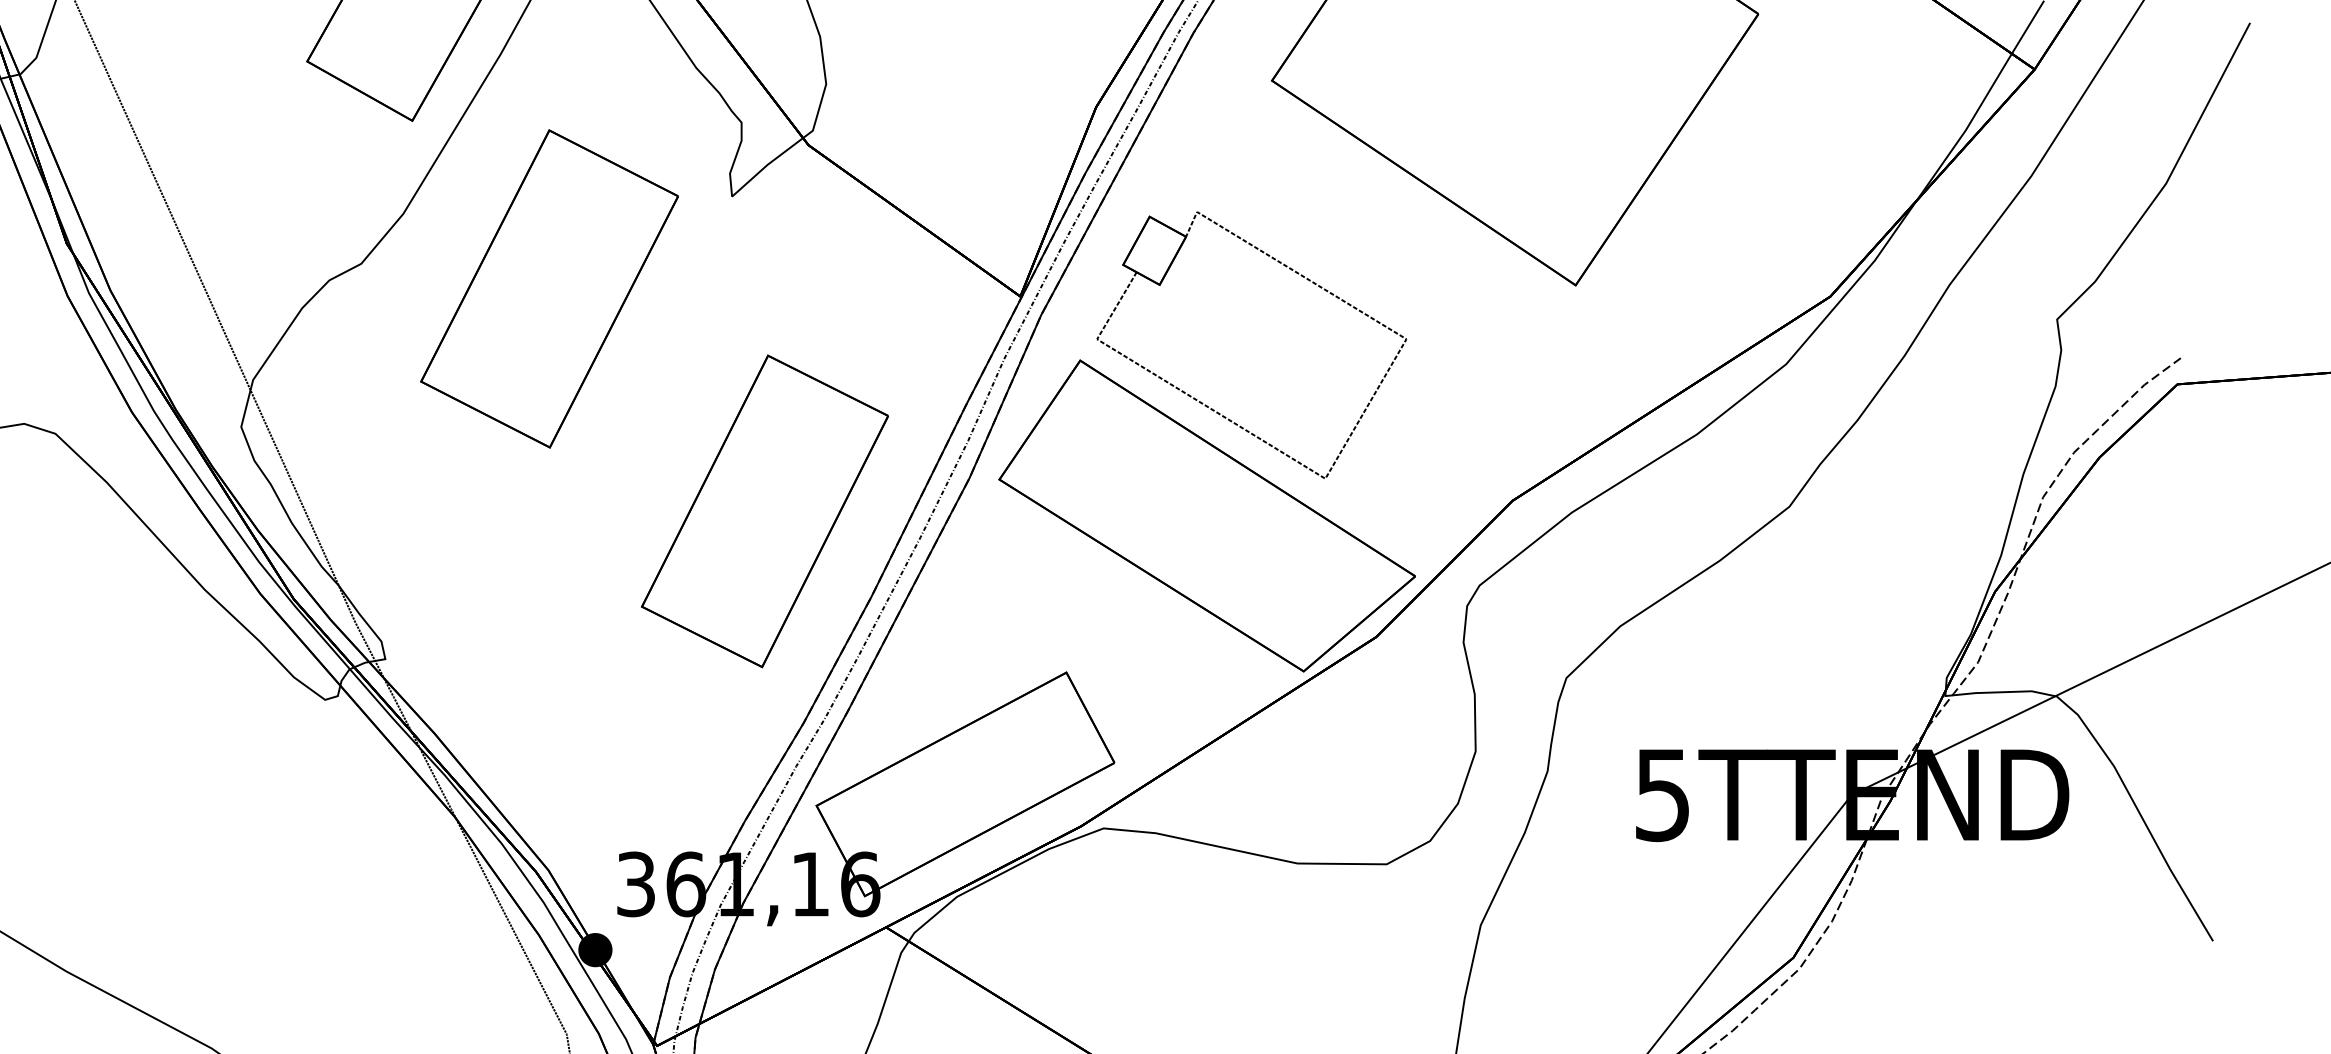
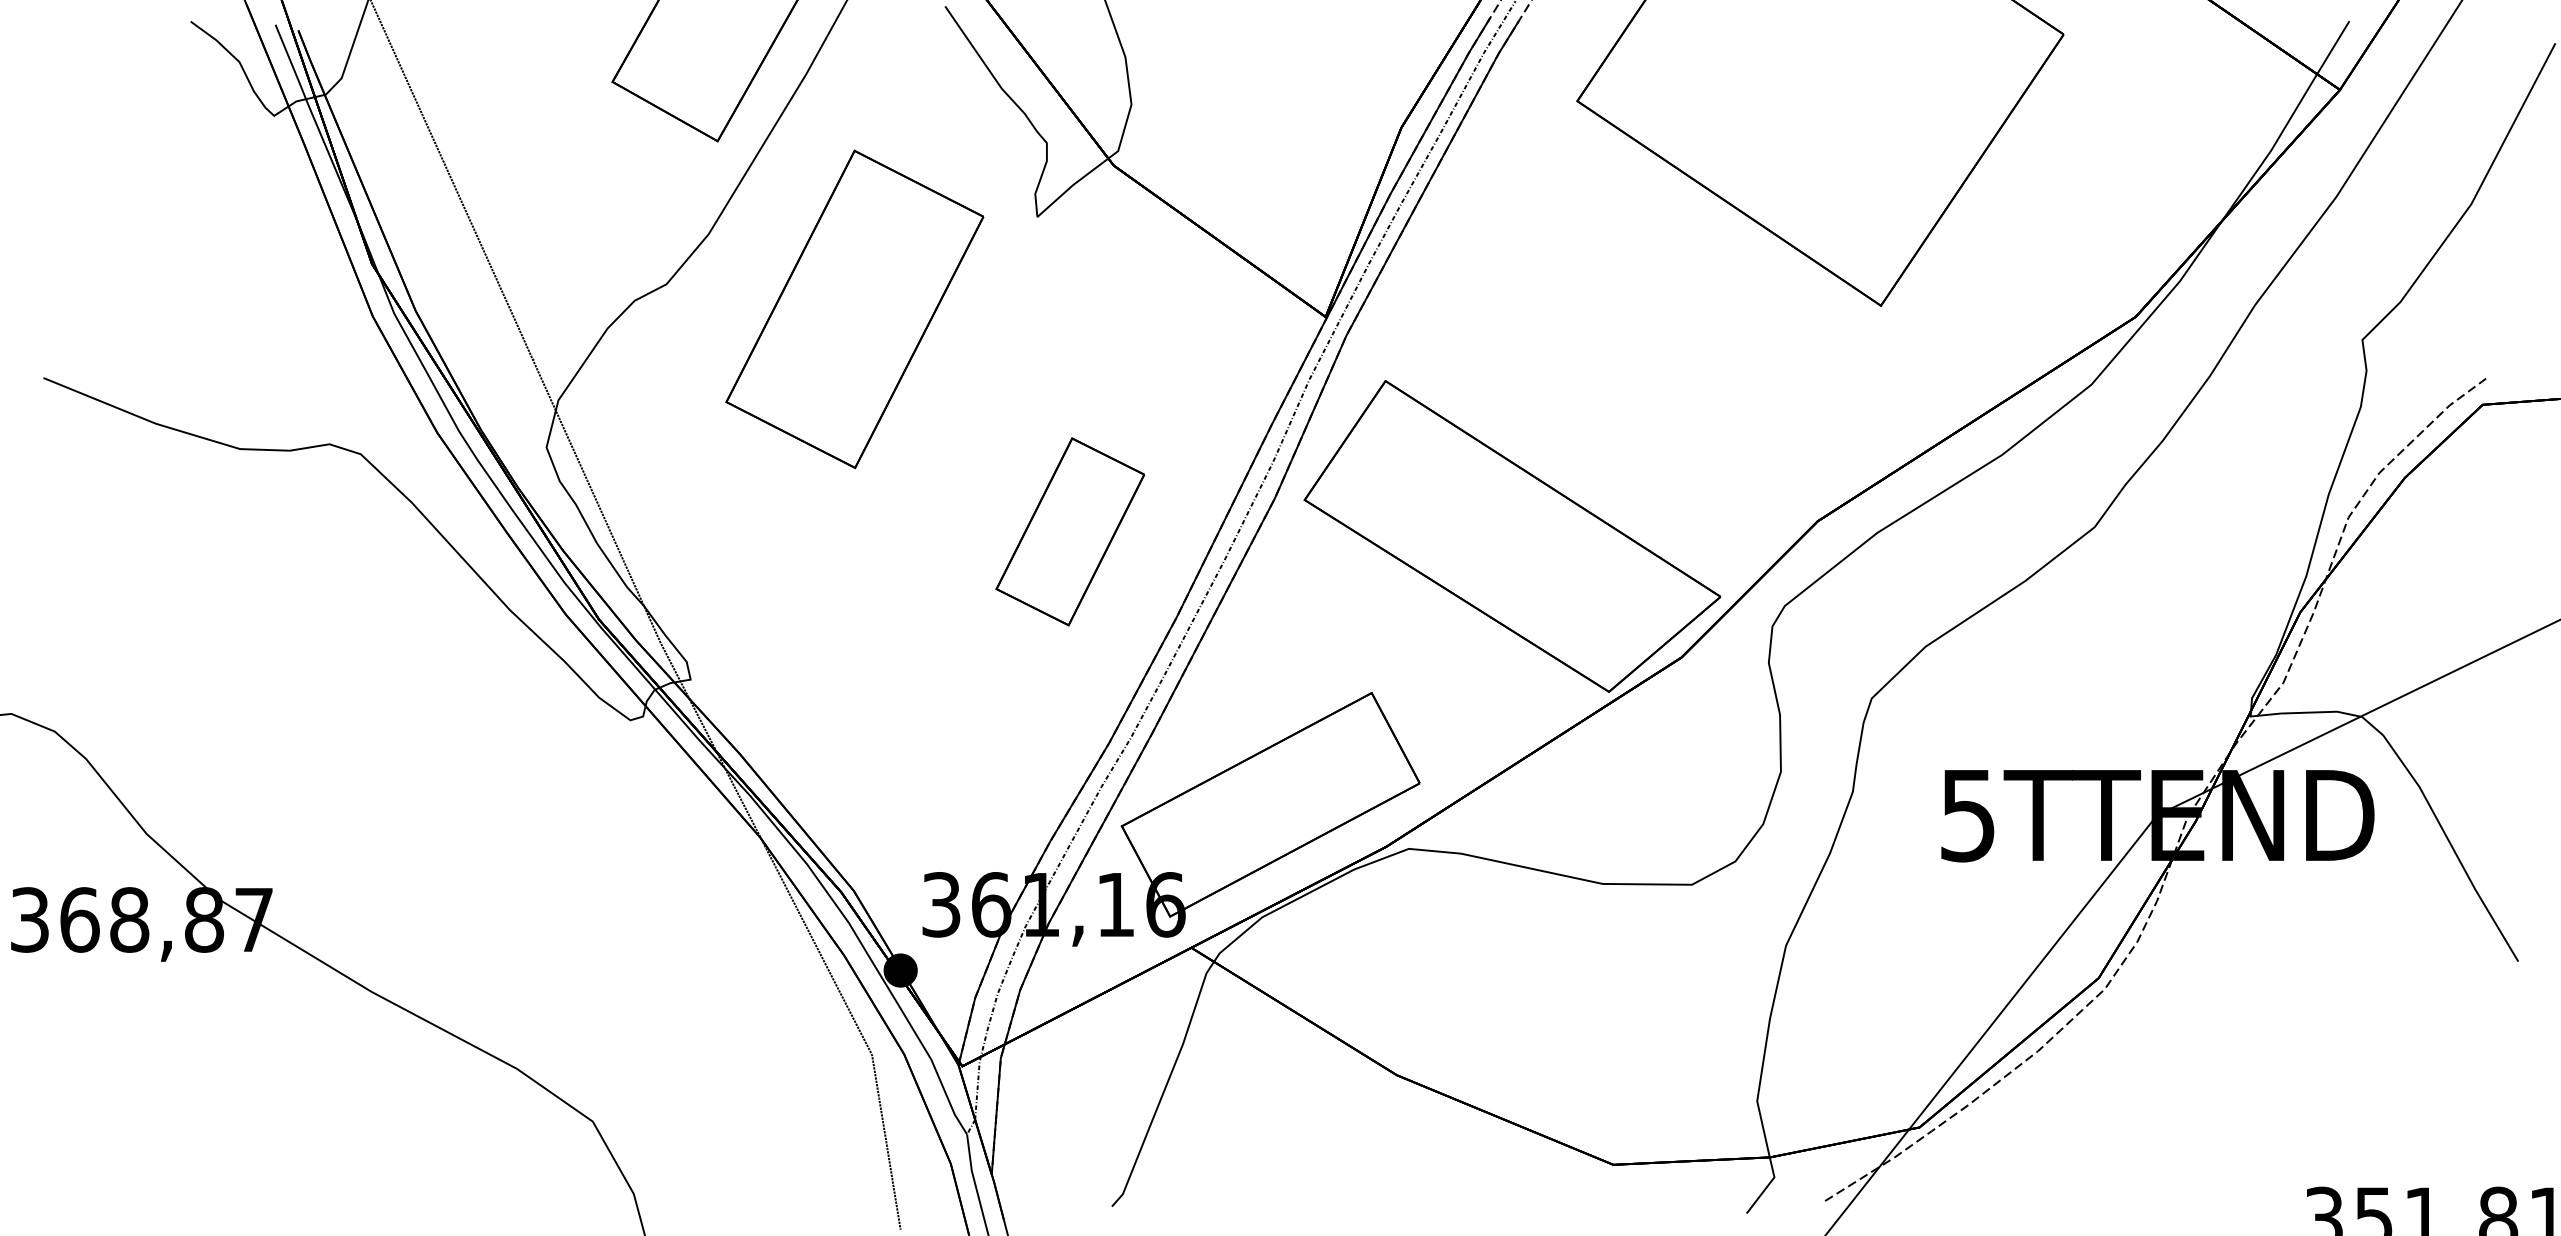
part: (1207, 405) -> (1512, 425), removed
part: (765, 511) -> (1070, 531), size x0.6

